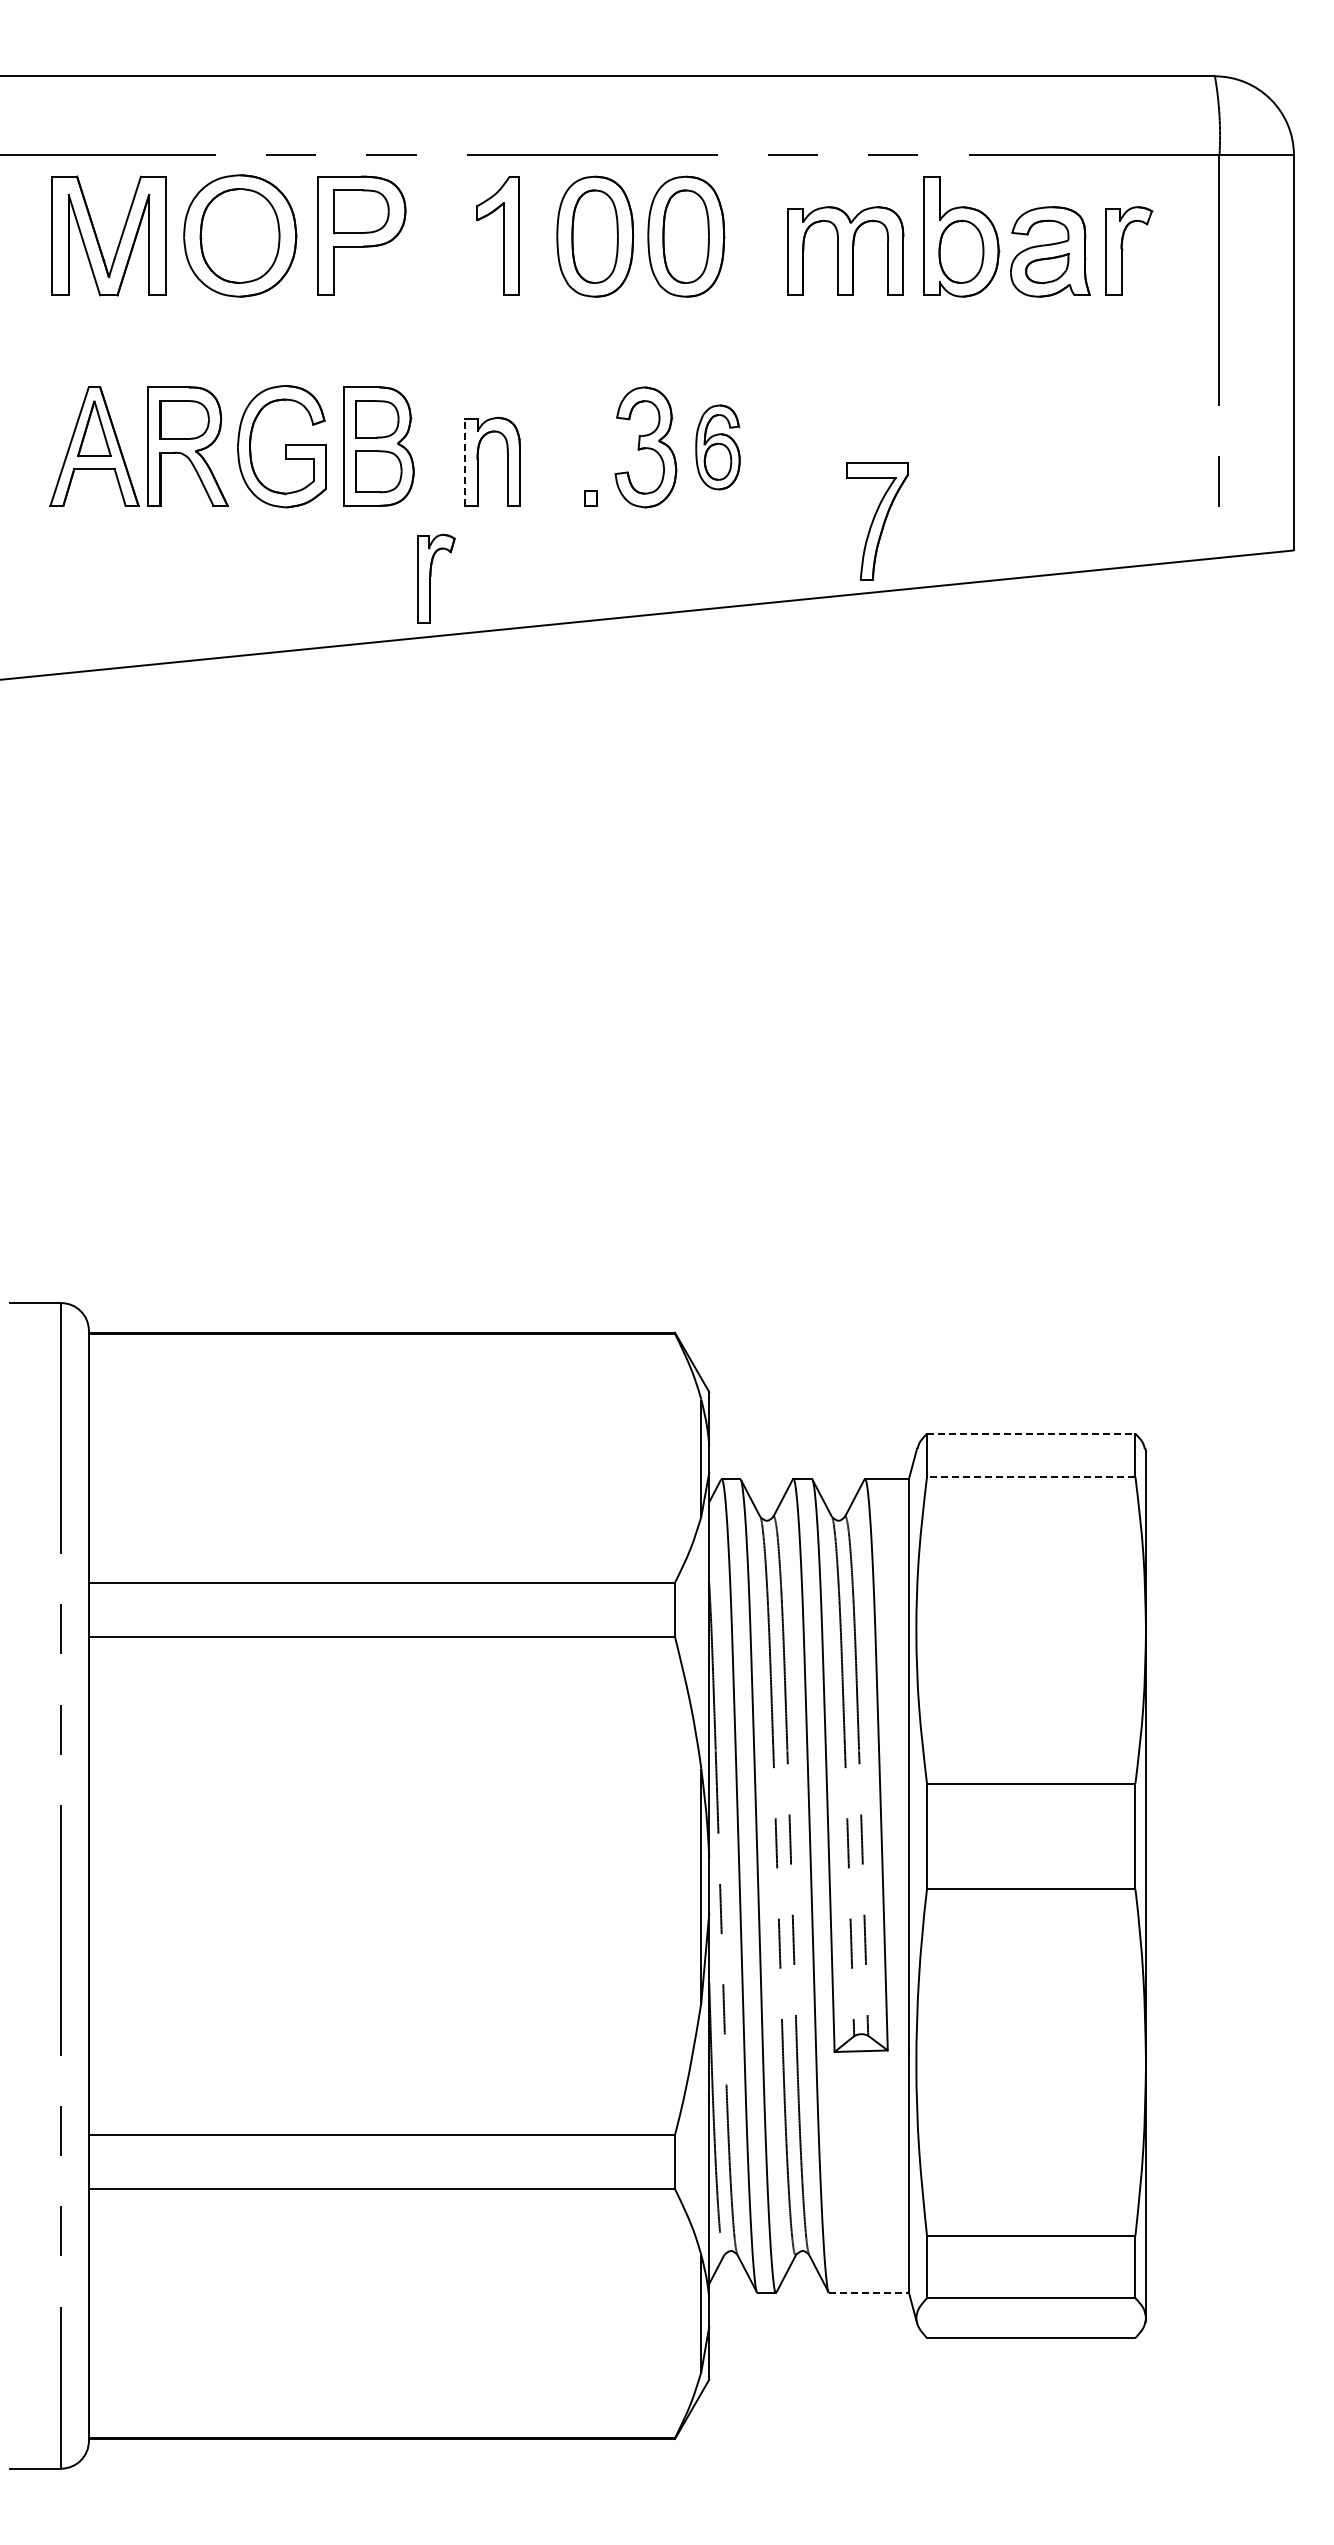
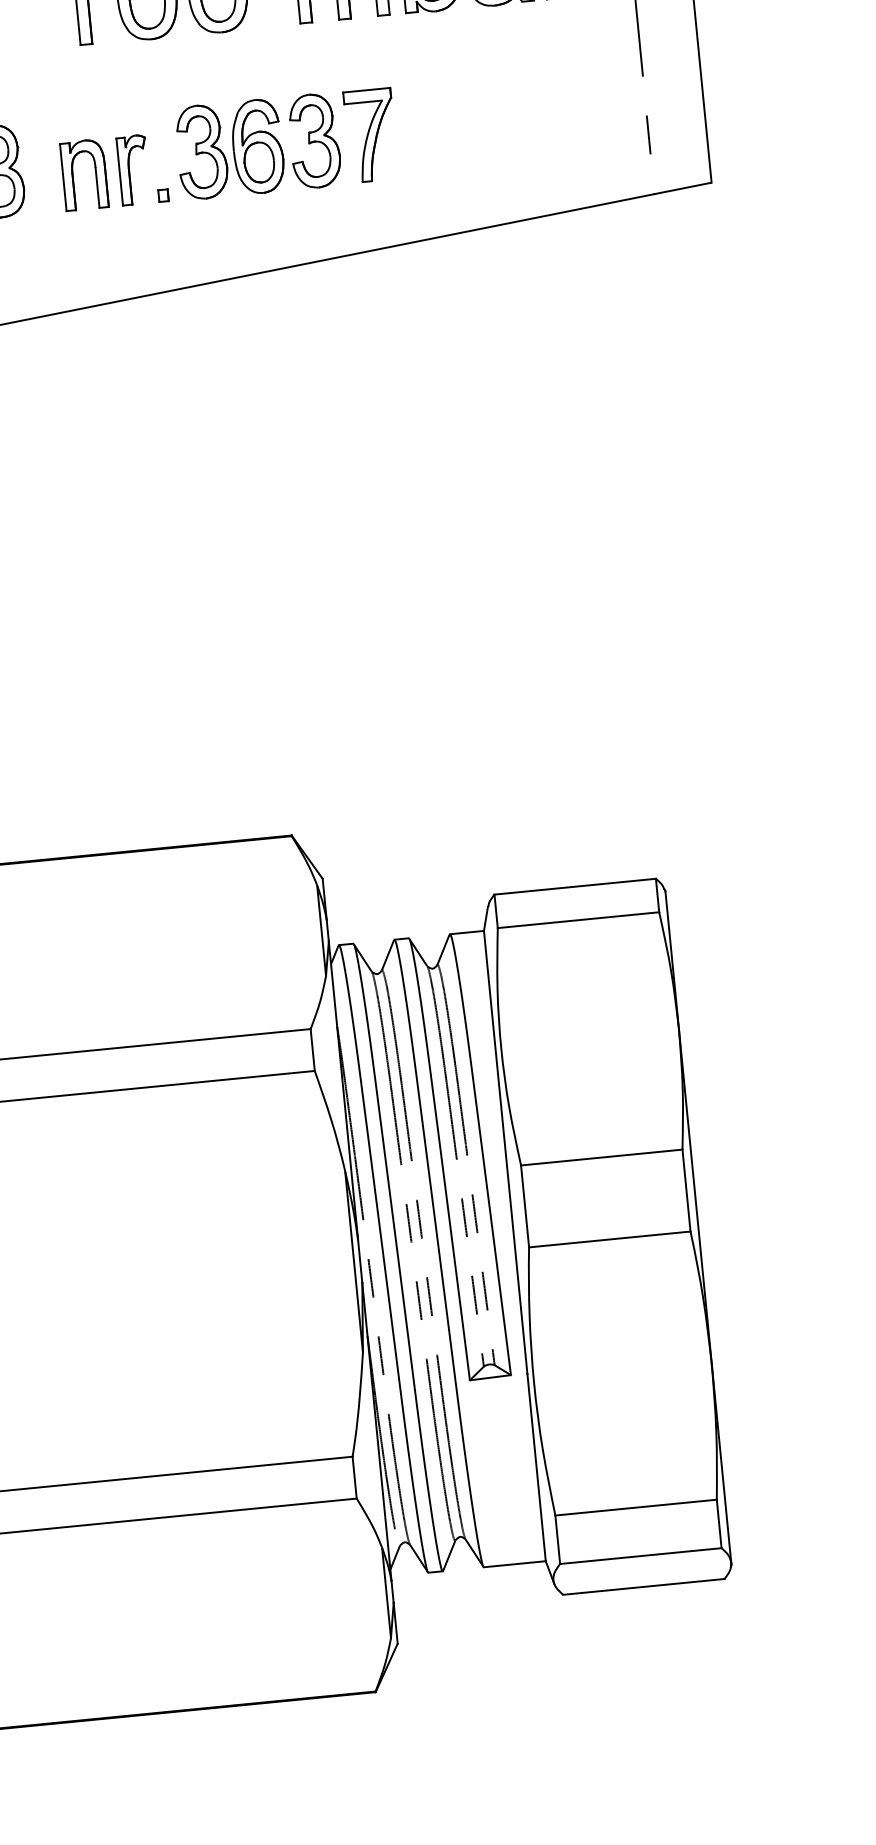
part: (717, 447) -> (257, 146), size x1.43
part: (791, 447) -> (314, 141), added
line: (465, 462) -> (63, 177), dashed -> solid
part: (877, 521) -> (371, 135), moved
part: (436, 578) -> (133, 169), moved
line: (1031, 1433) -> (575, 886), dashed -> solid
line: (1030, 1477) -> (577, 920), dashed -> solid
line: (869, 2292) -> (515, 1563), dashed -> solid

